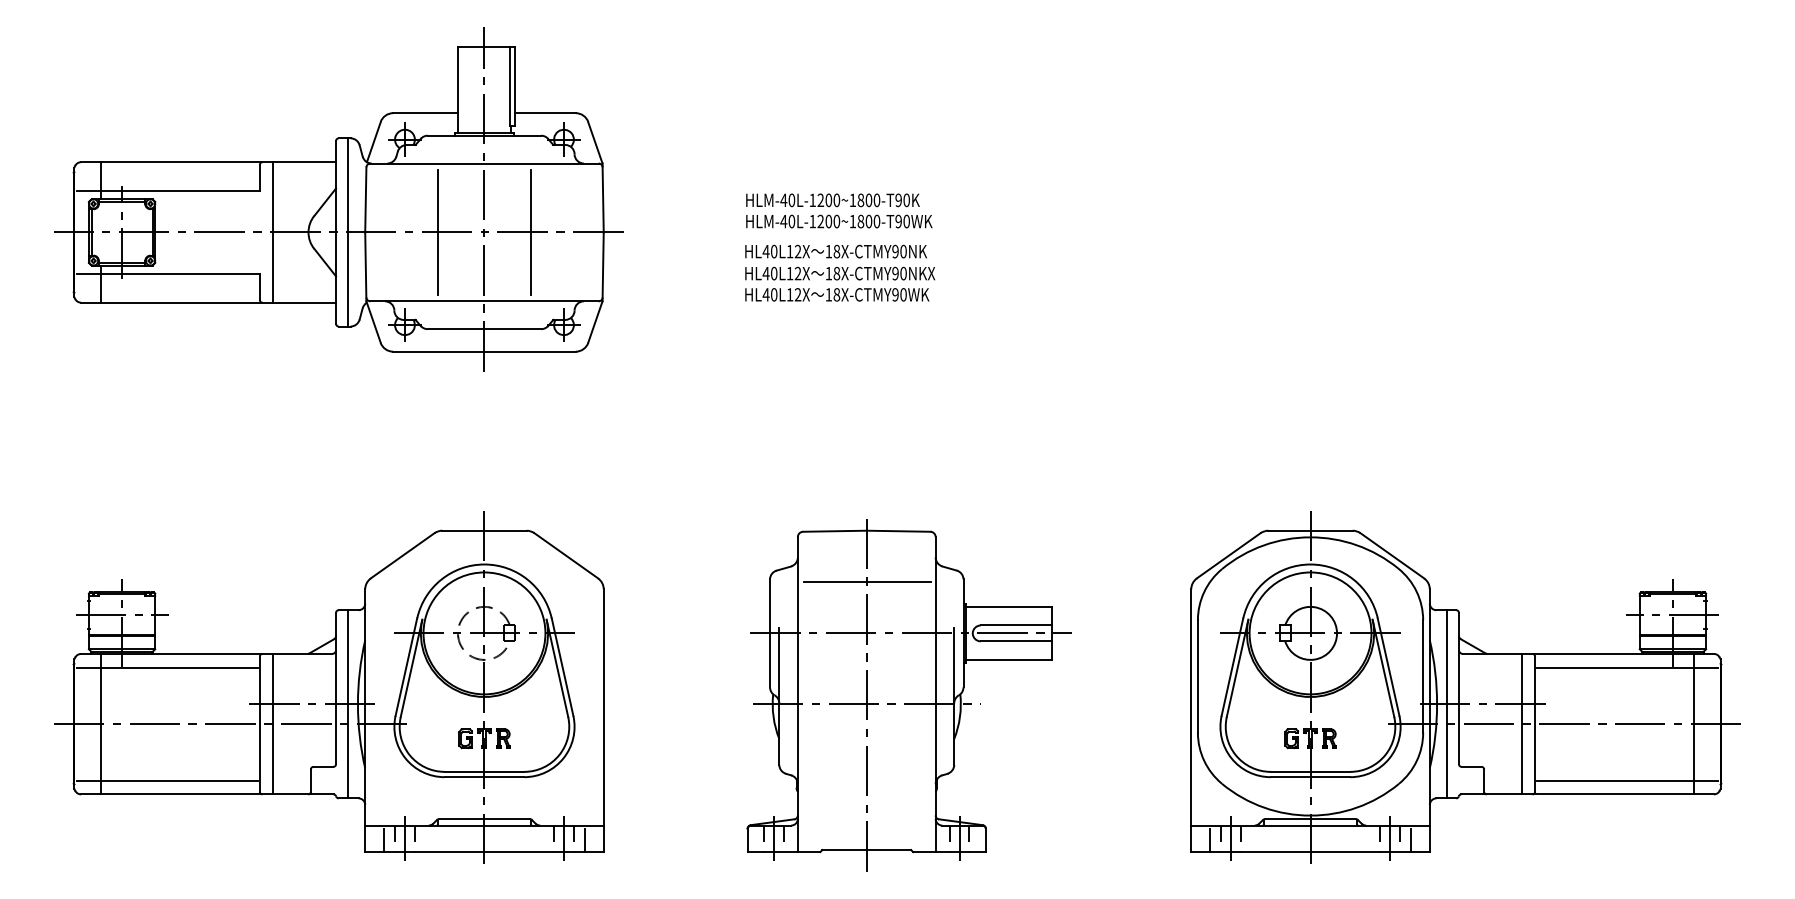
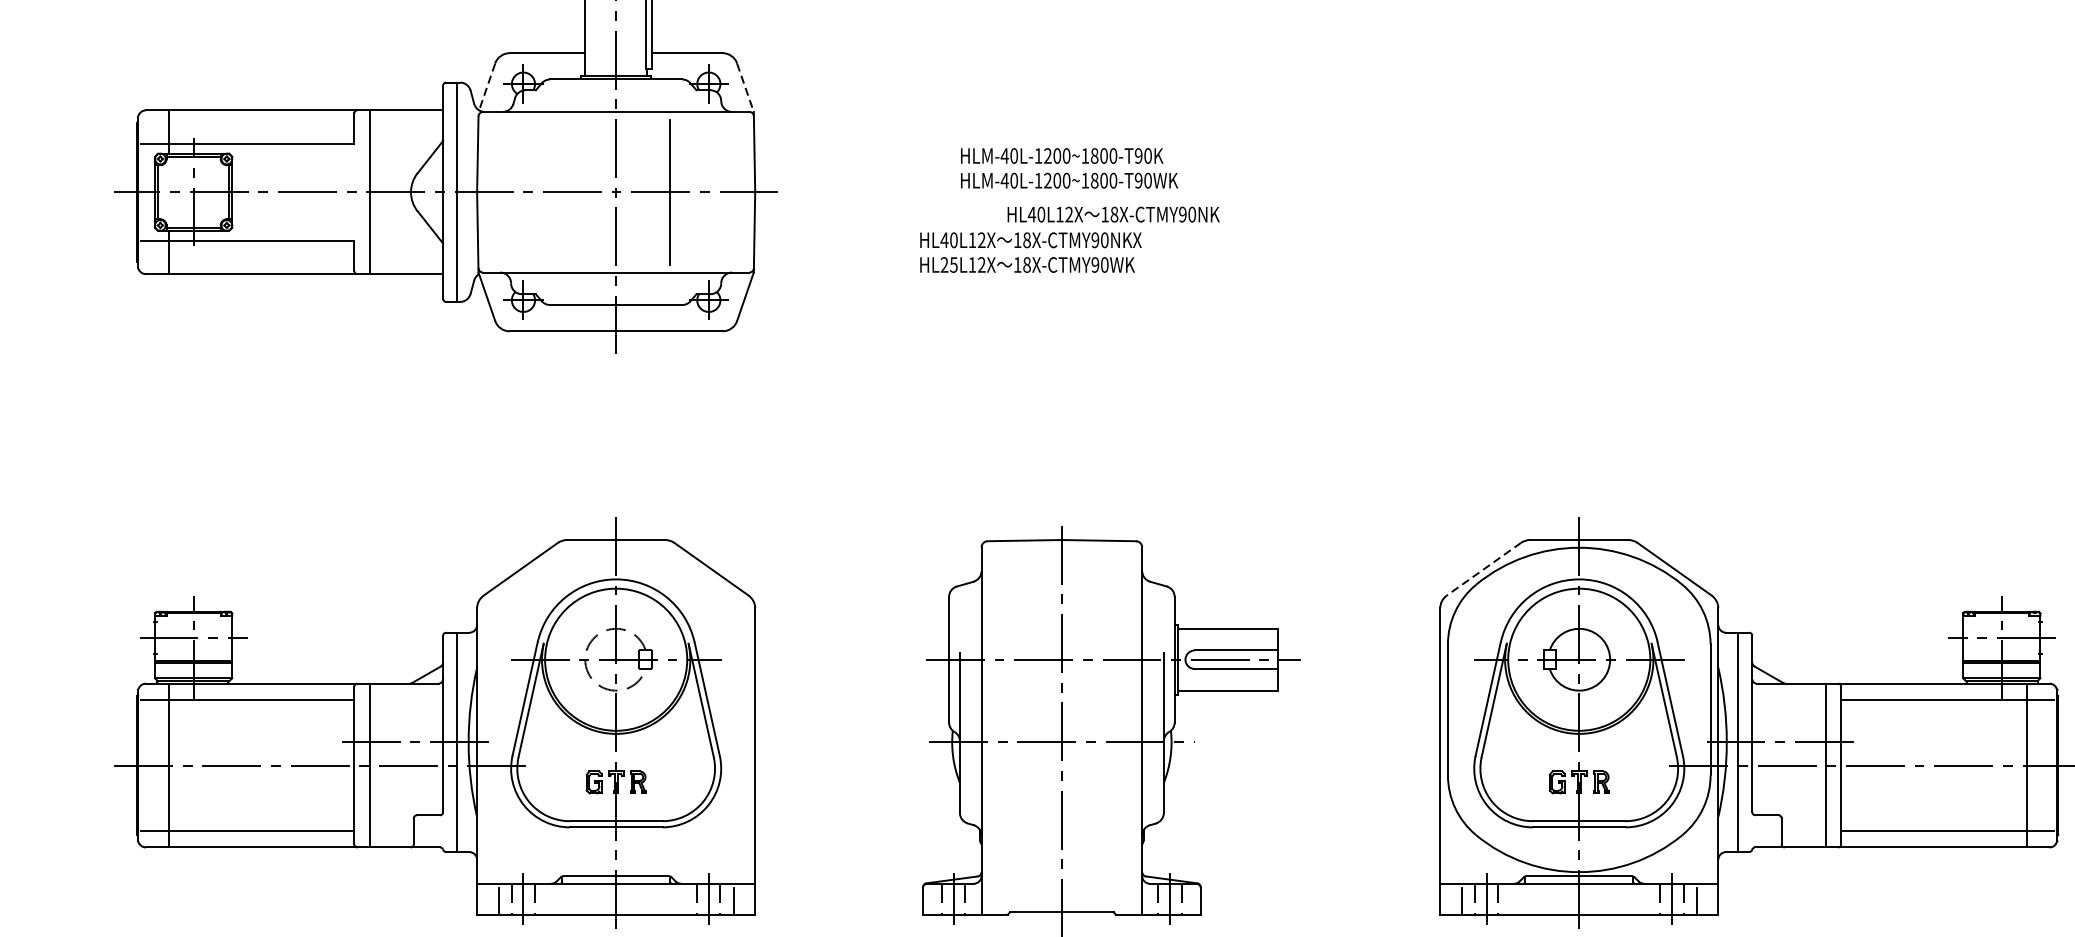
line: (373, 142) -> (486, 87), solid -> dashed
line: (595, 142) -> (745, 87), solid -> dashed
text: (839, 210) -> (1069, 167), moved
line: (438, 232) -> (562, 192), removed
text: (835, 251) -> (1112, 214), moved
text: (769, 294) -> (948, 264), HL40L12X -> HL25L12X
line: (1228, 556) -> (1483, 570), solid -> dashed
line: (866, 582) -> (1061, 600), removed

